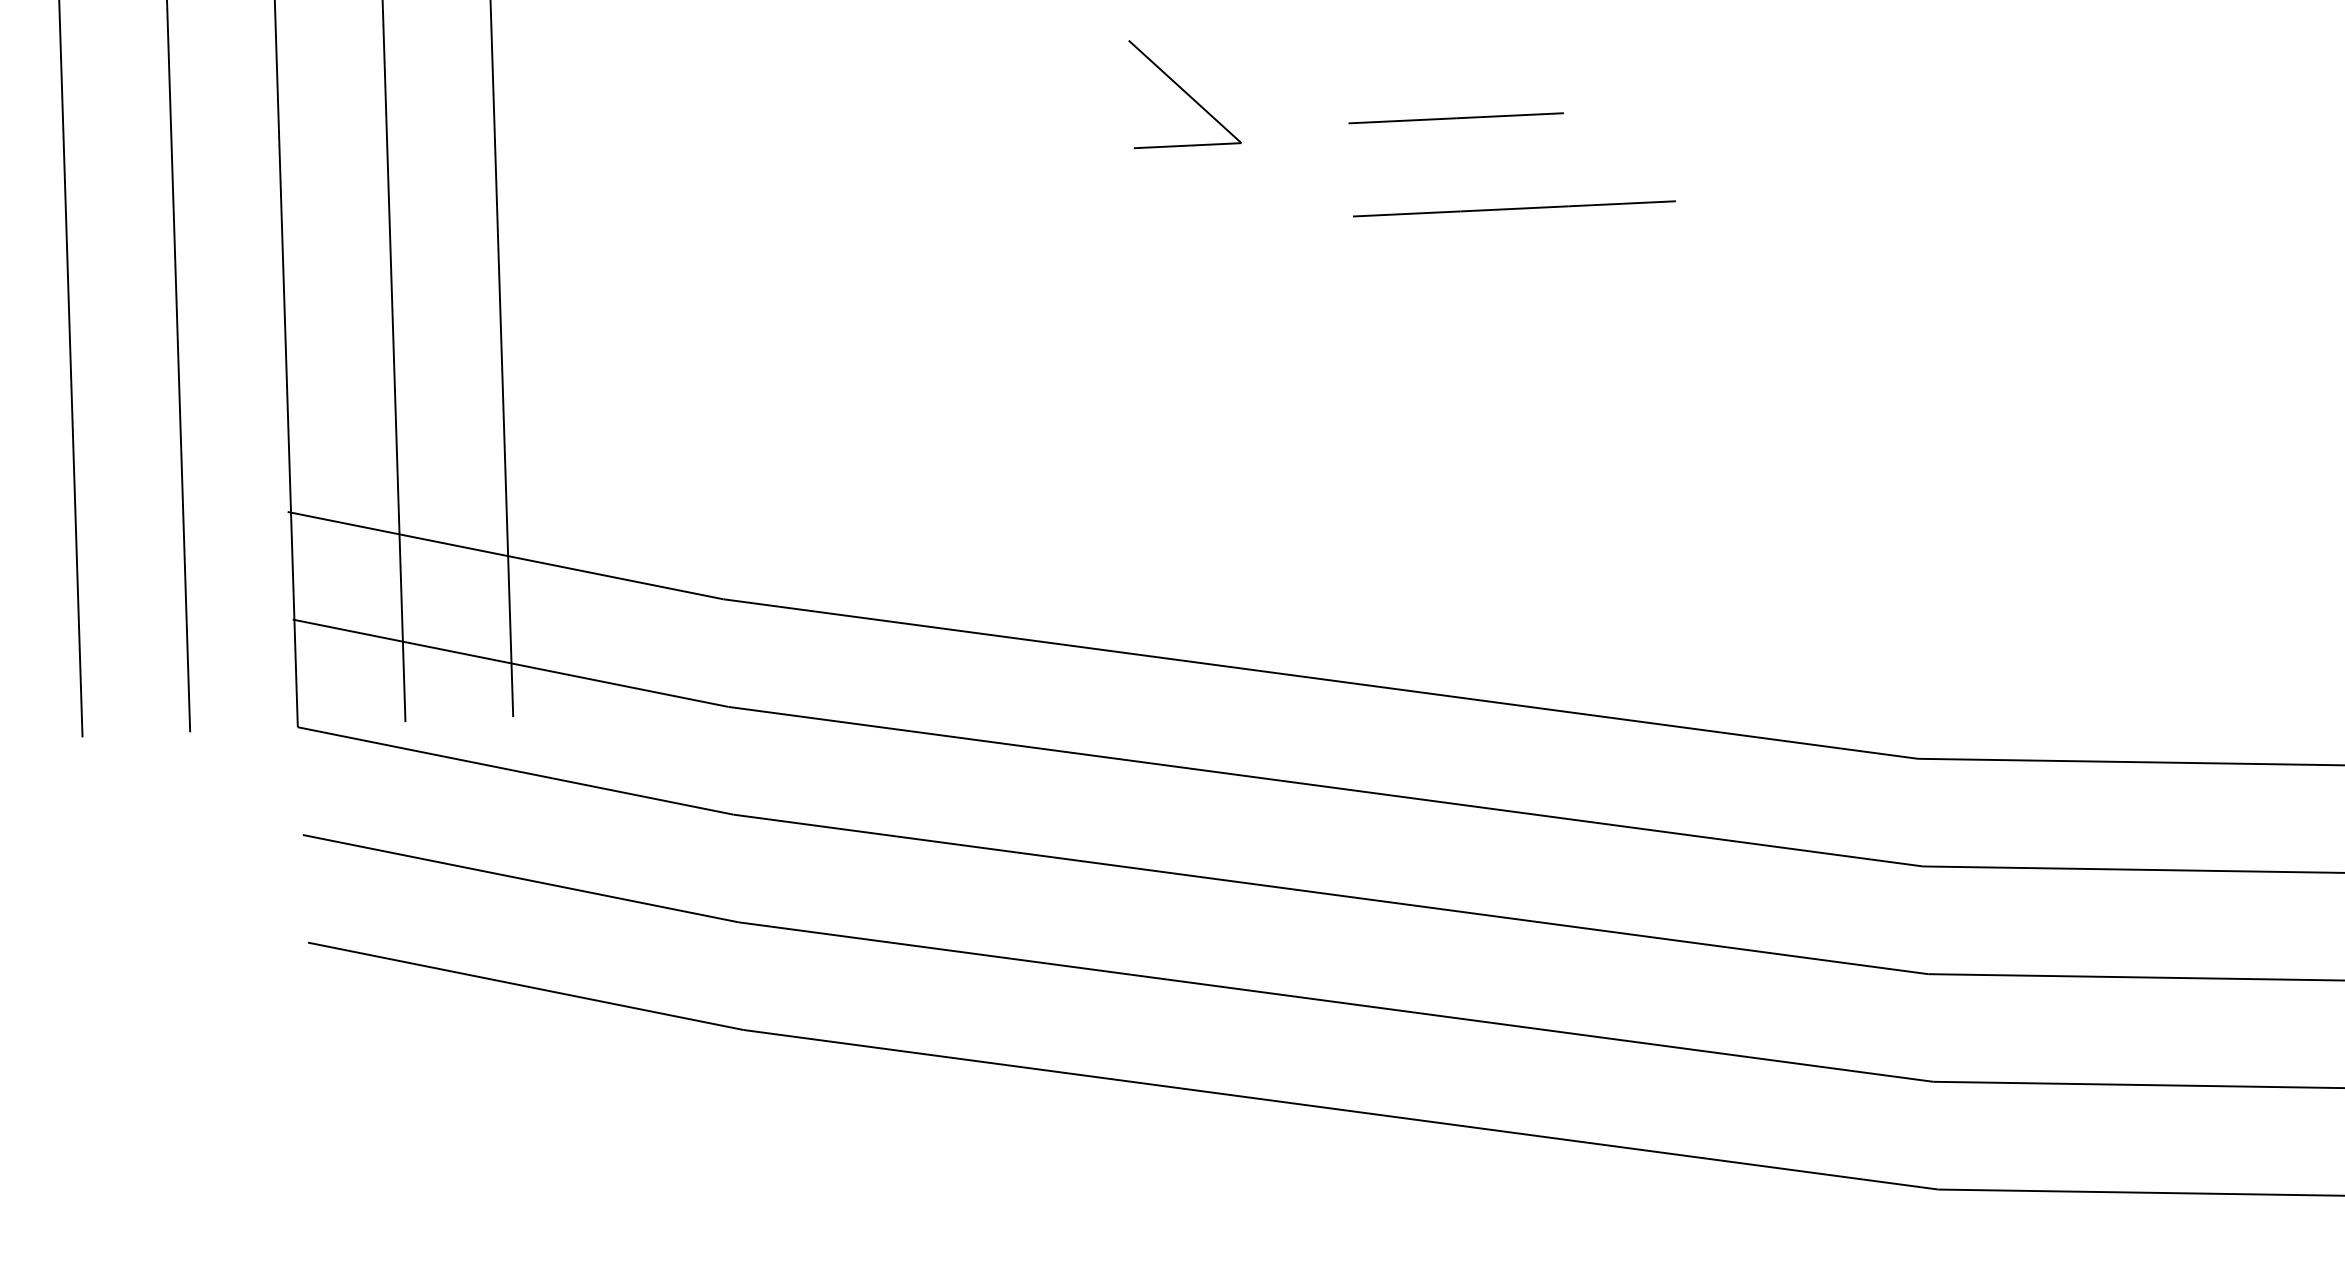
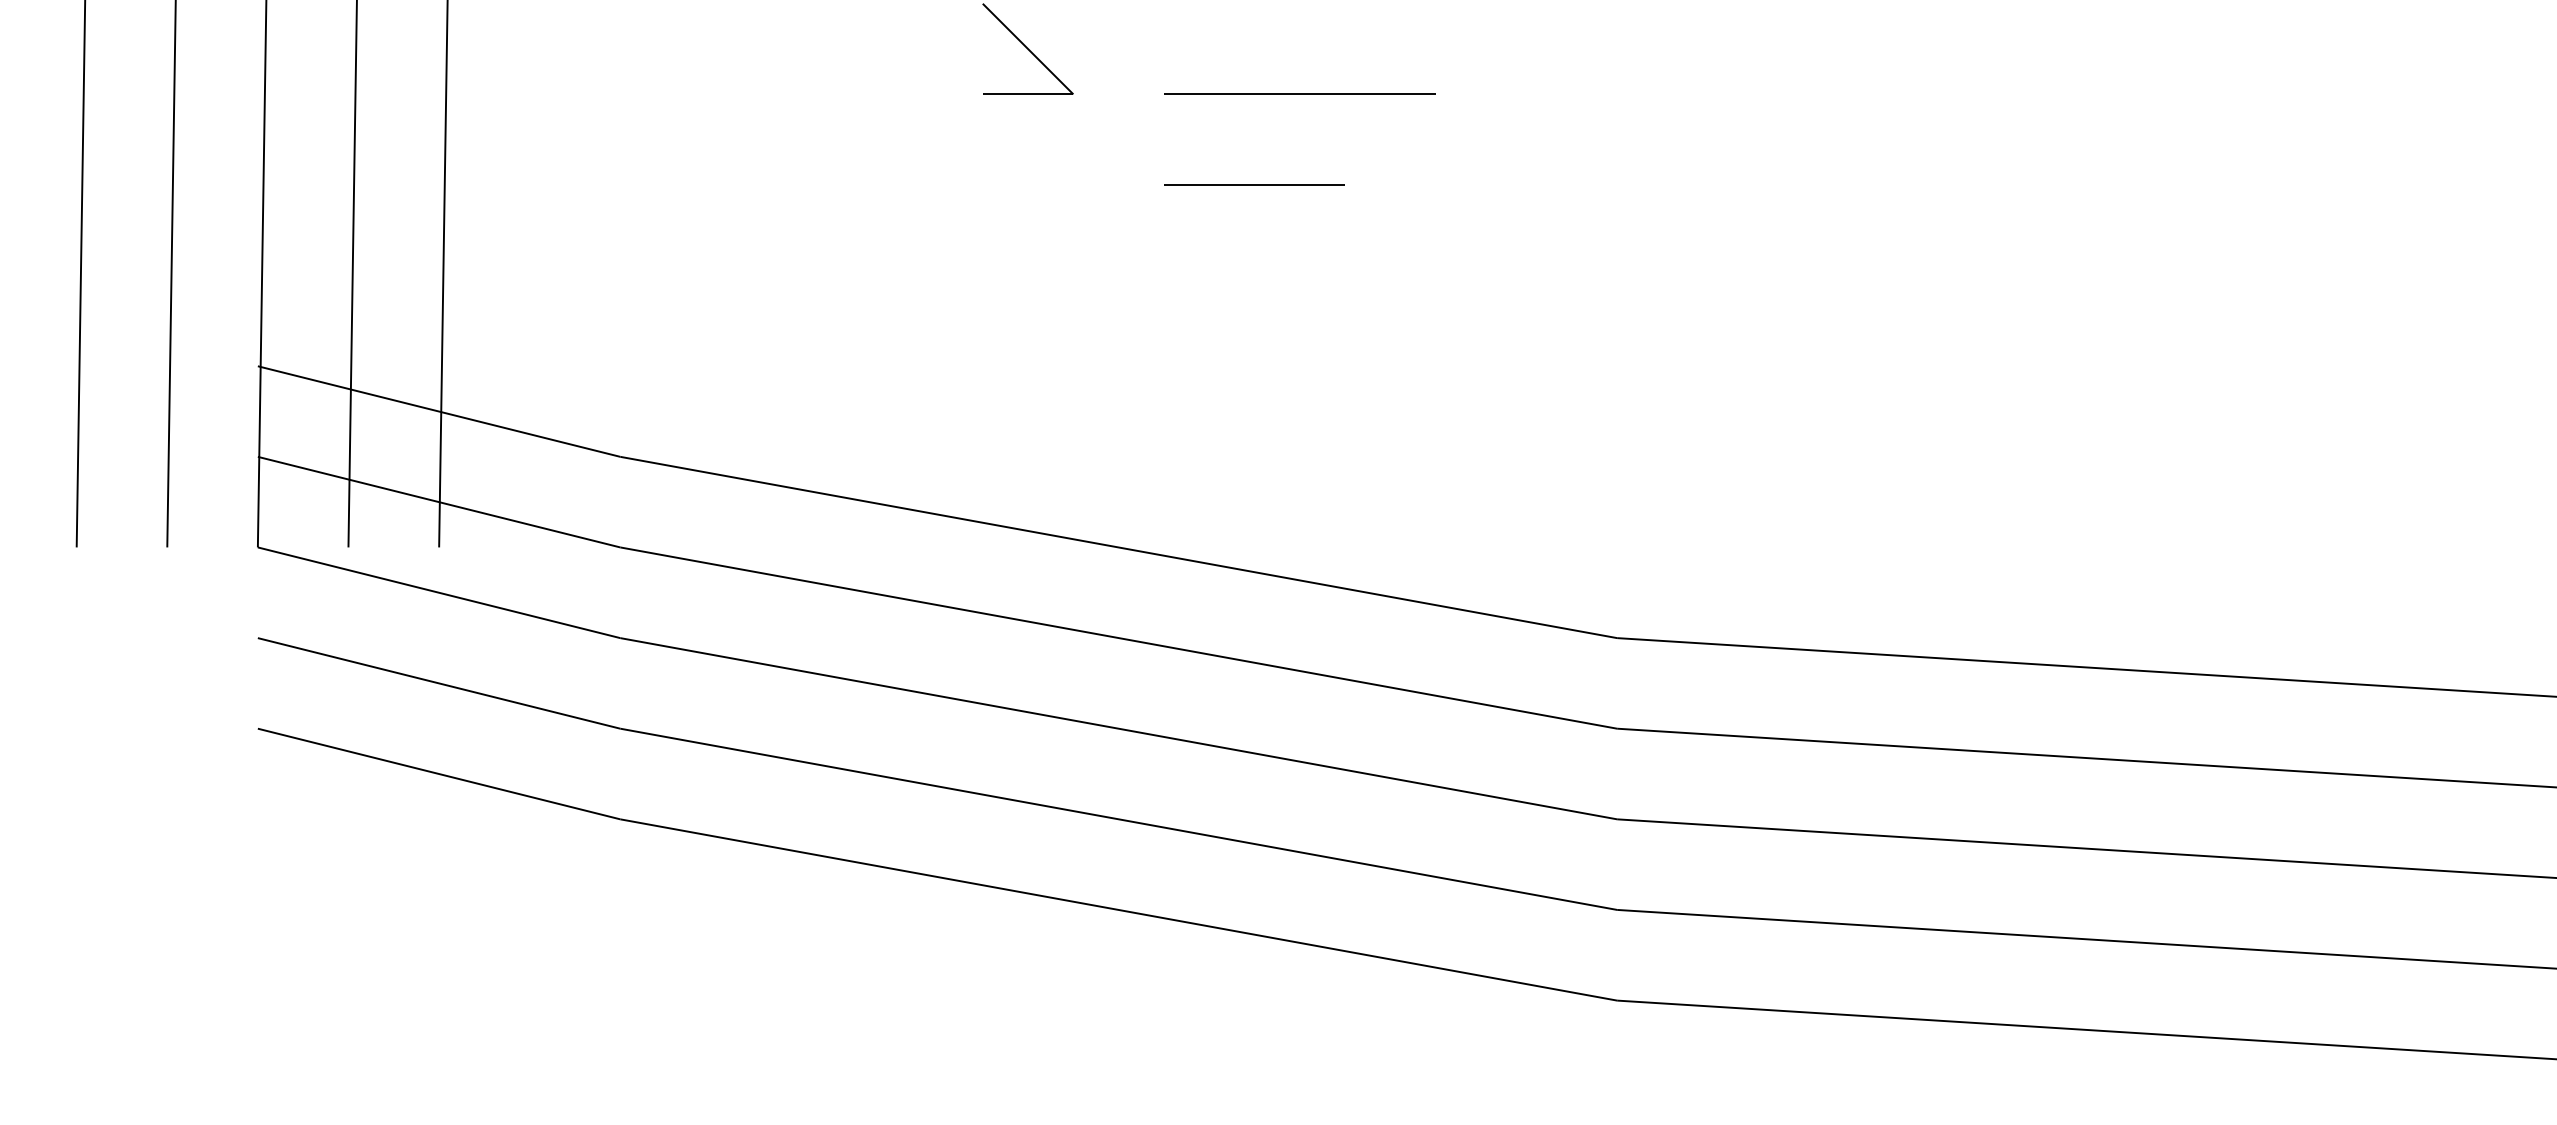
line: (1455, 117) -> (1254, 184), moved
line: (1513, 207) -> (1299, 93), moved

